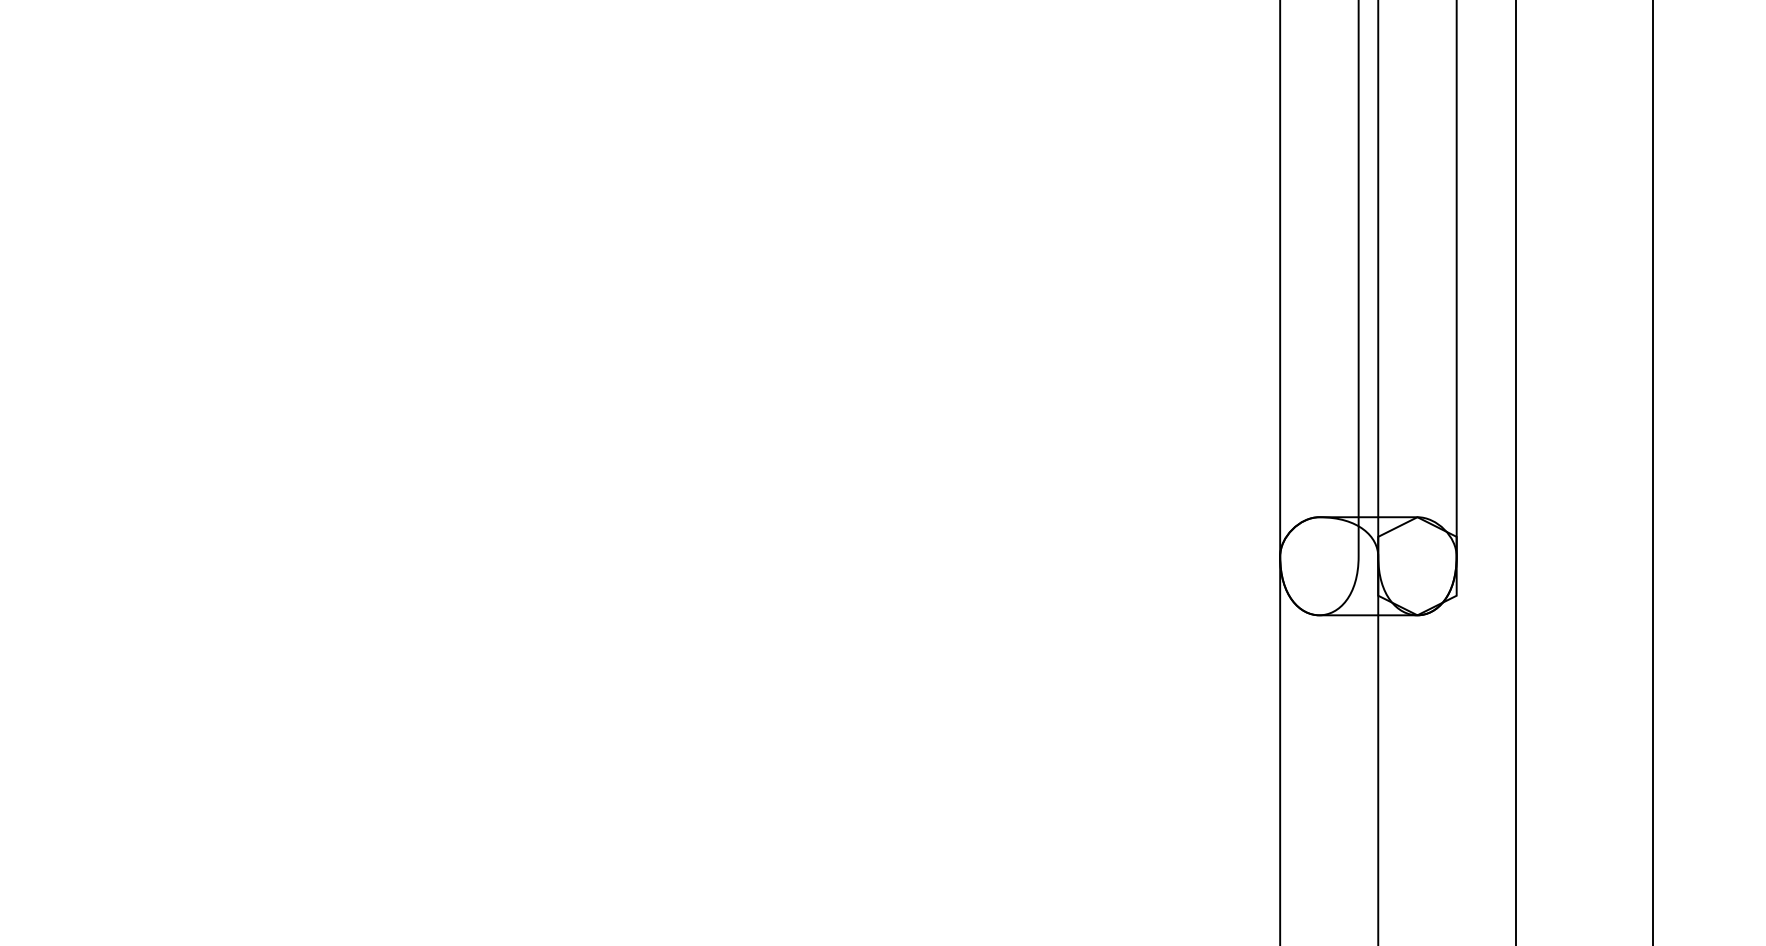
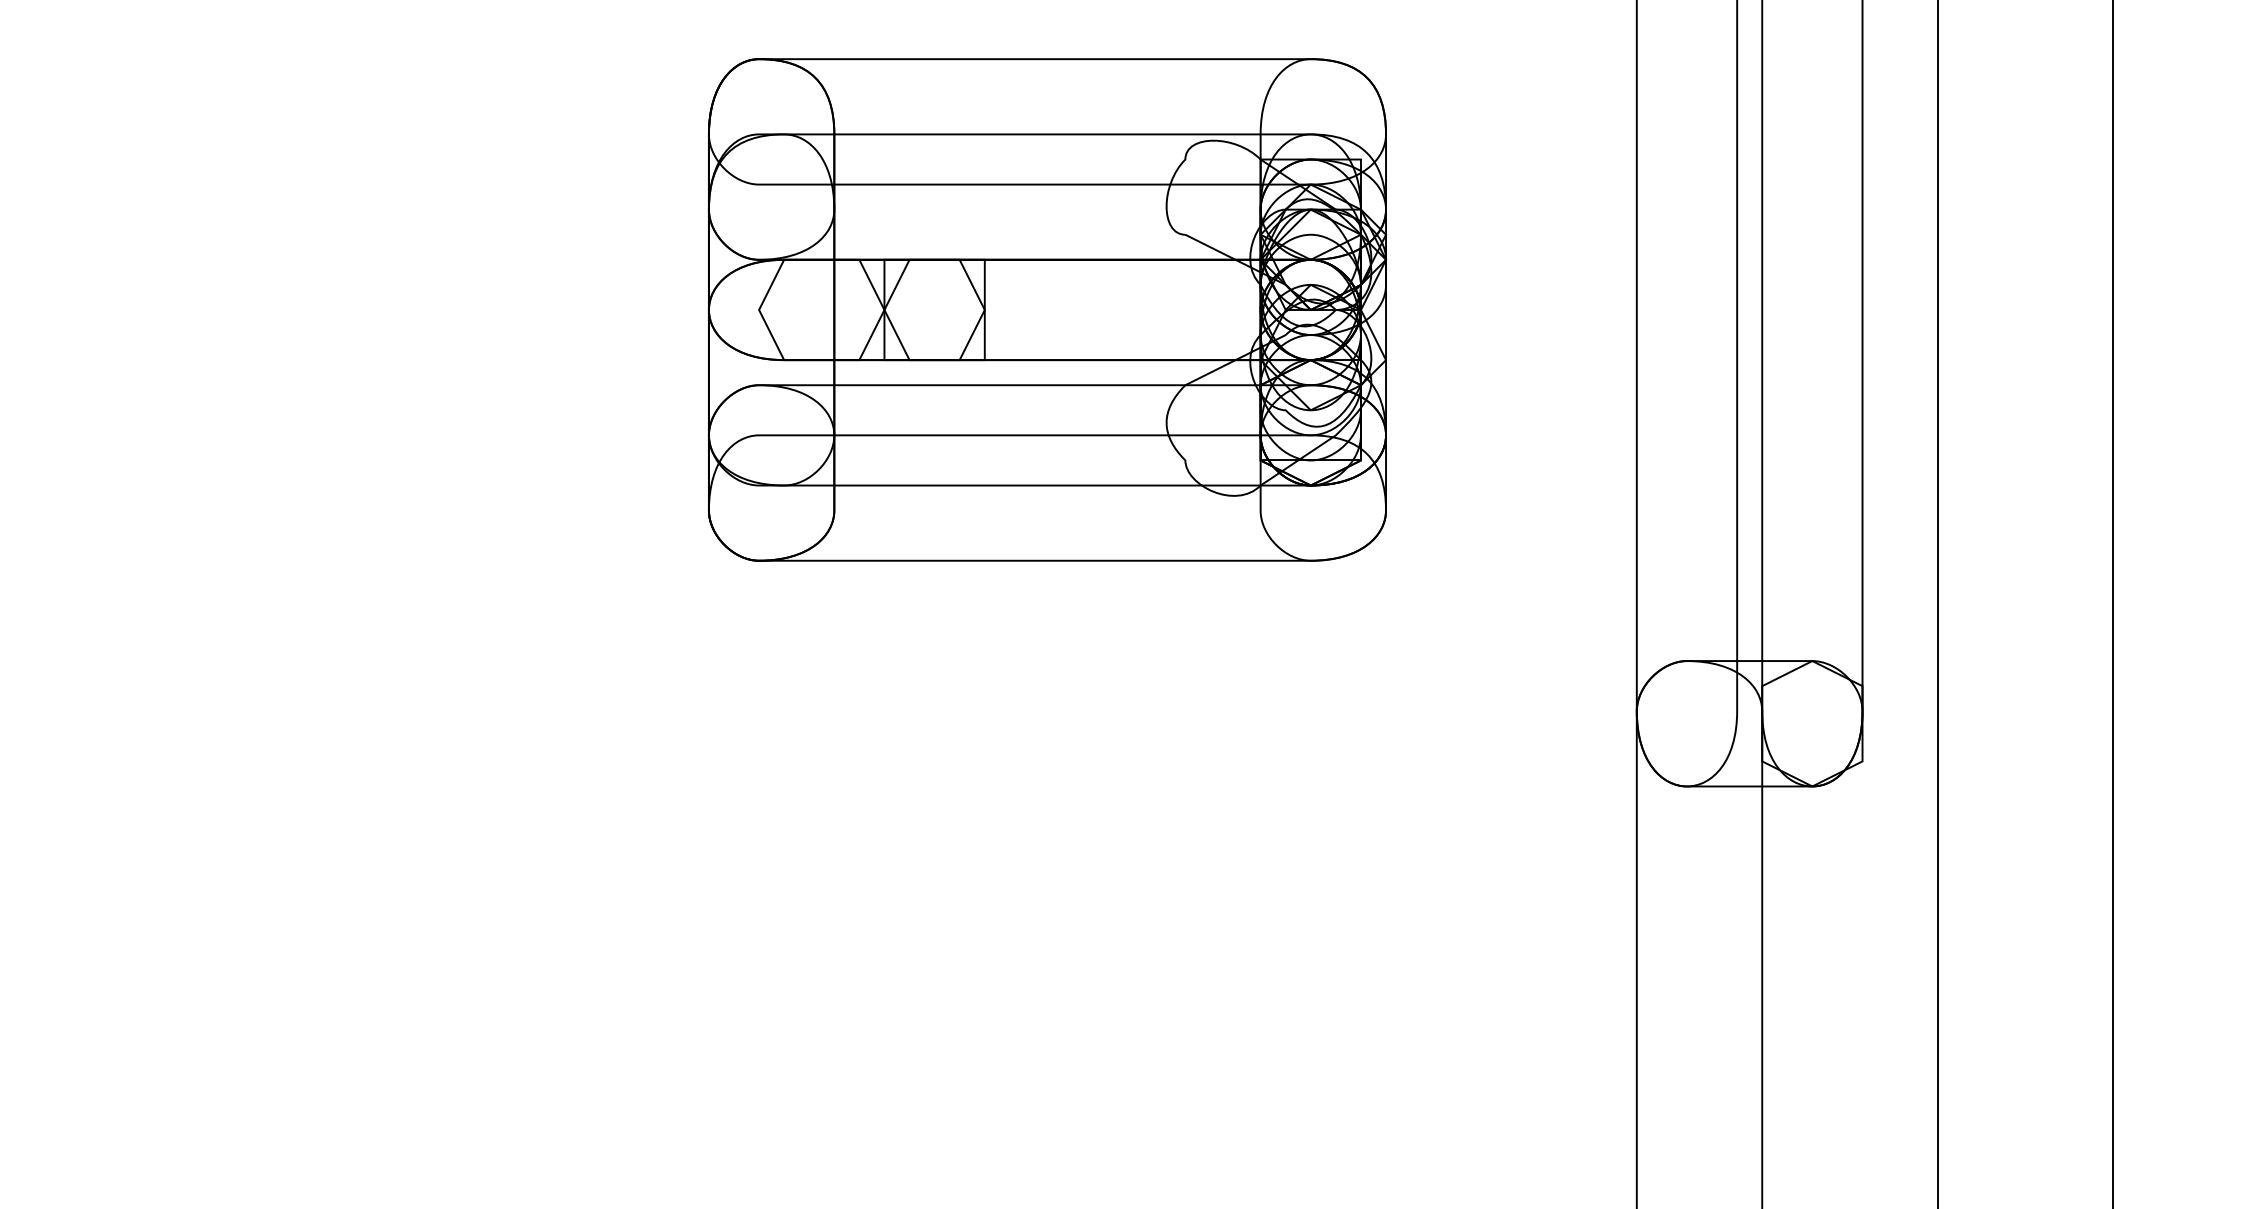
part: (819, 242) -> (1047, 309), added

